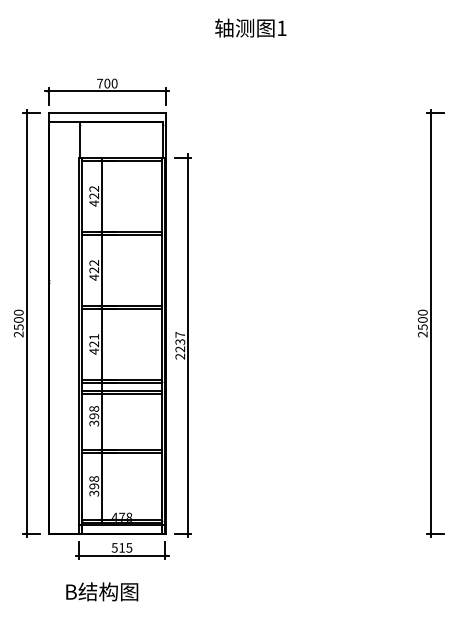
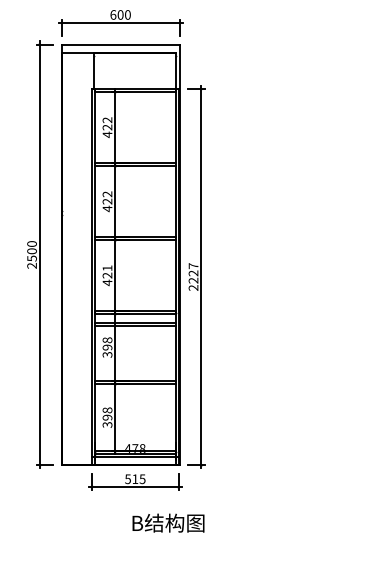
text: (100, 83) -> (113, 14), 700 -> 600
text: (180, 341) -> (193, 272), 2237 -> 2227
text: (102, 591) -> (168, 522), moved

